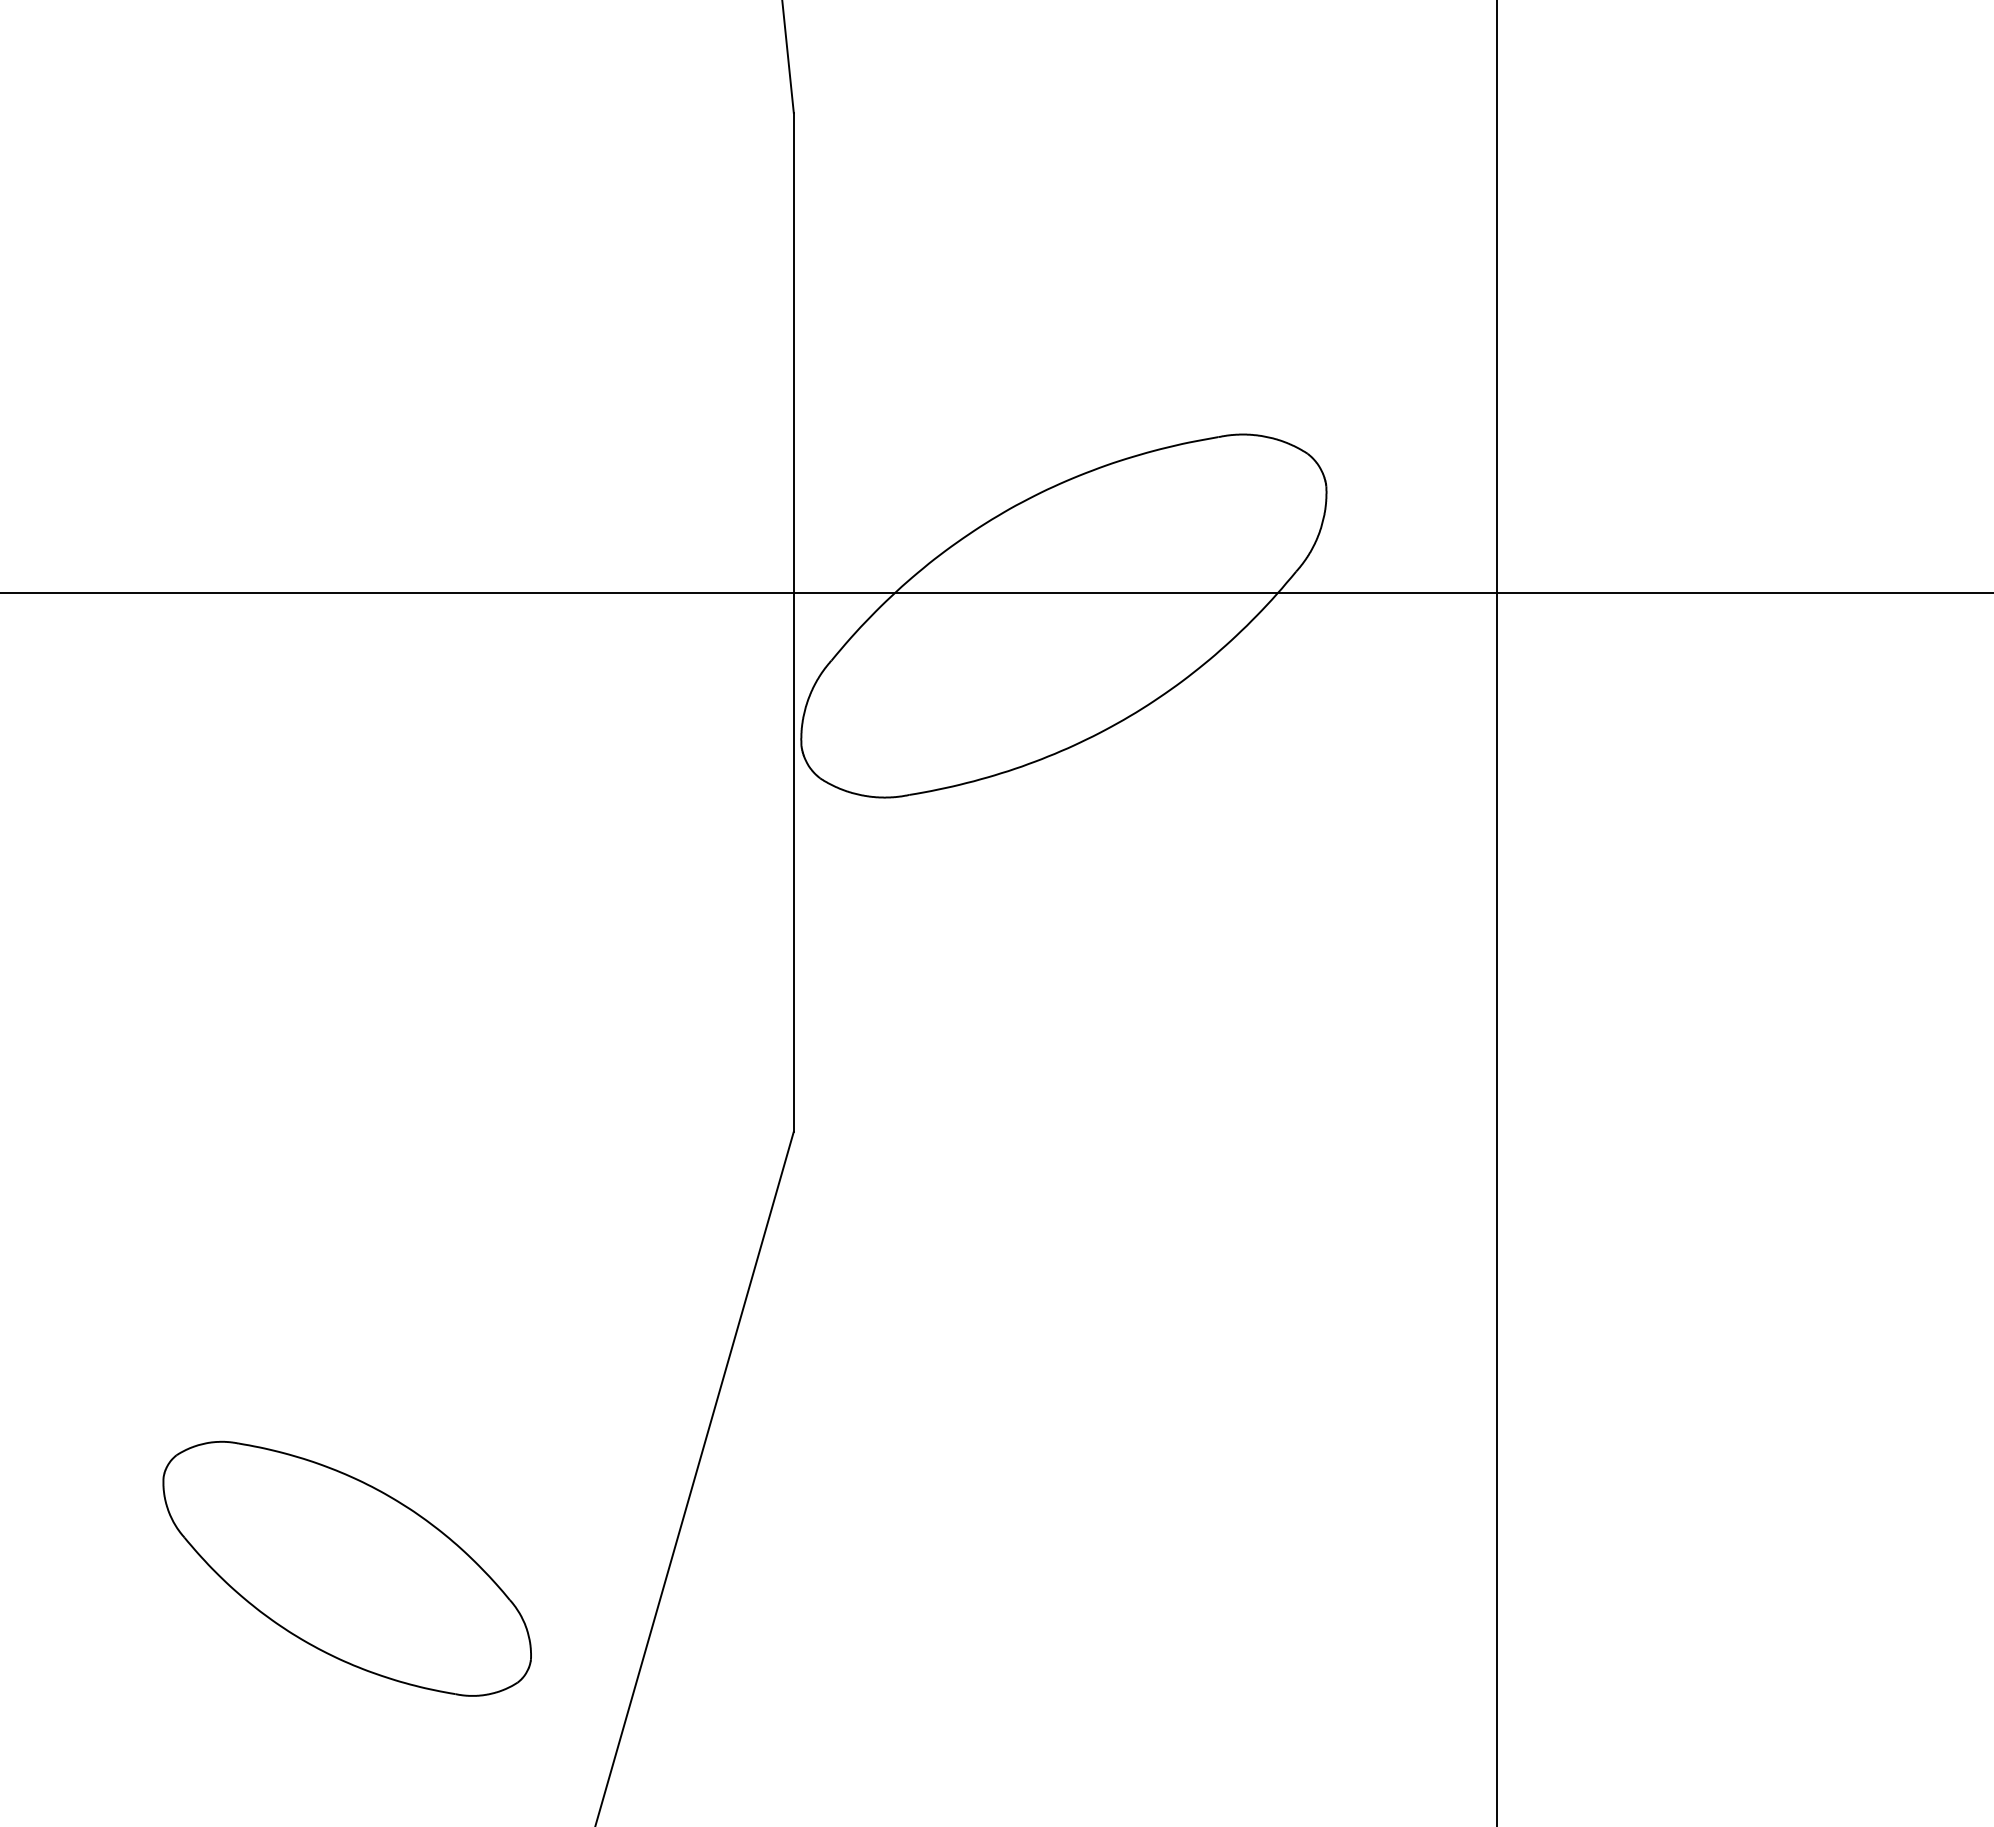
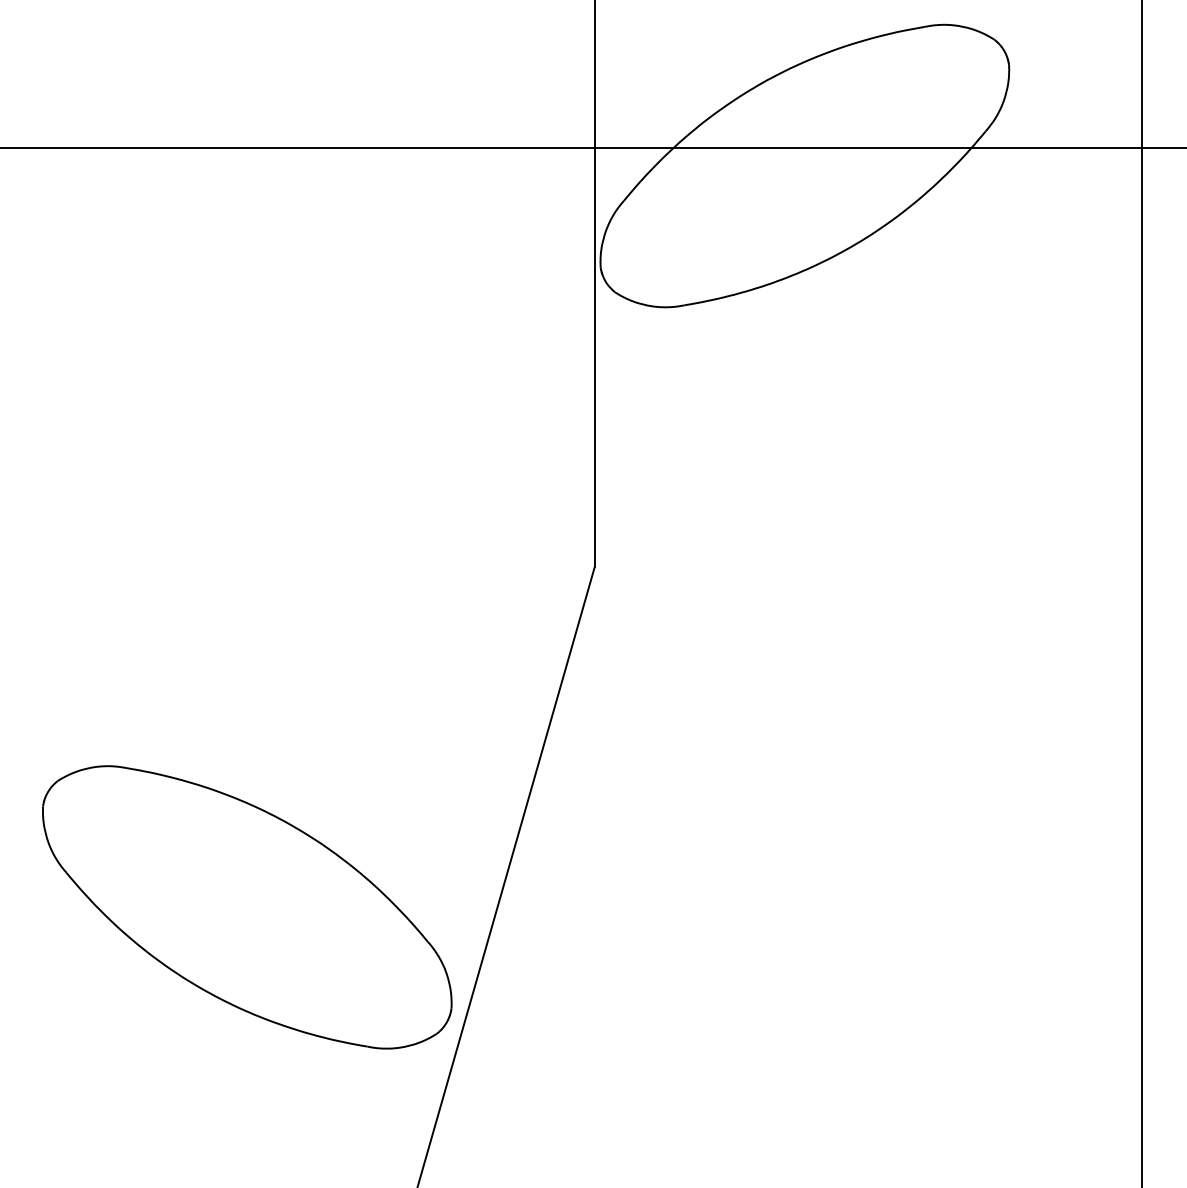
part: (346, 1568) -> (246, 907), size x1.43

